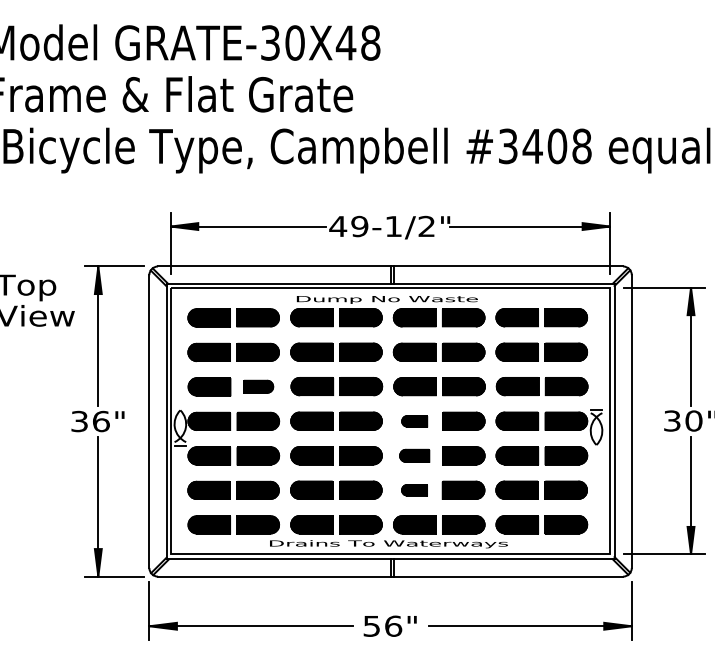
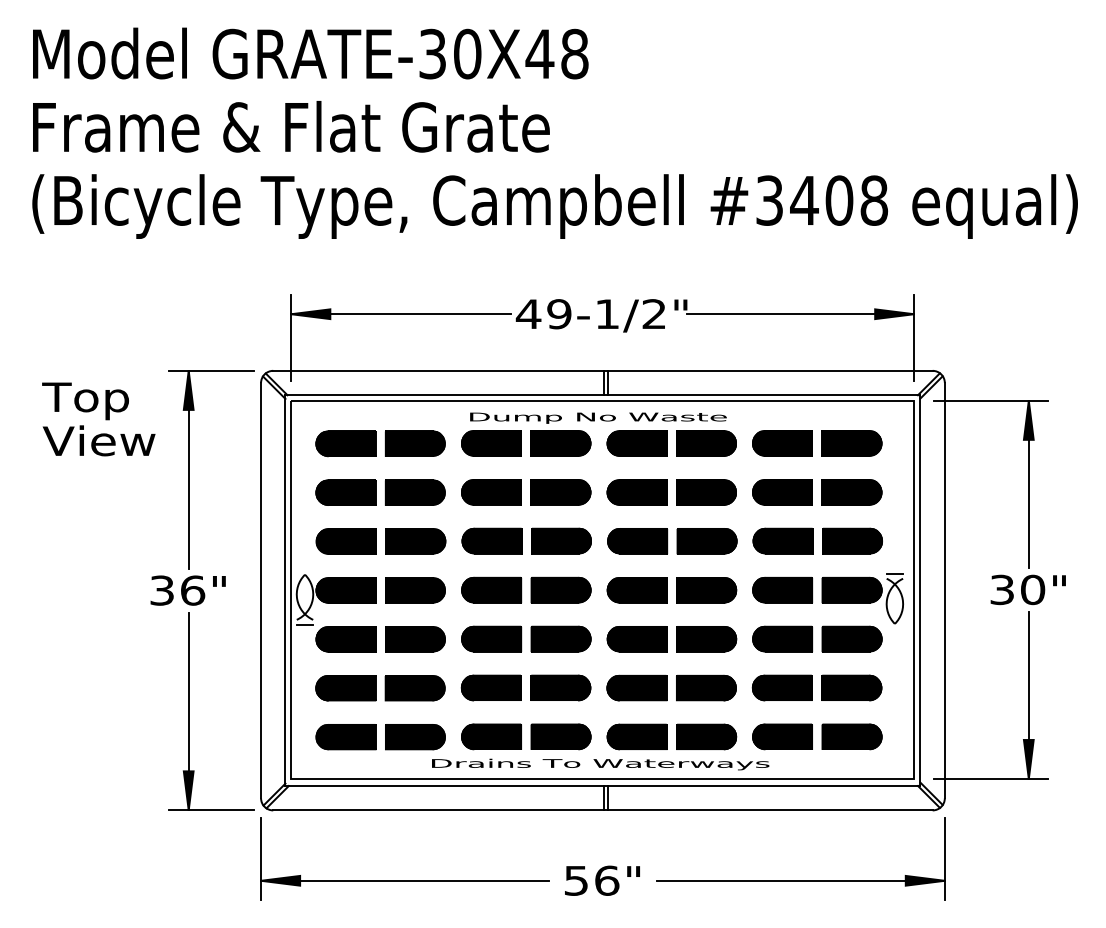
part: (258, 386) -> (415, 541), size x1.43
part: (414, 421) -> (636, 590), size x1.67
part: (414, 456) -> (636, 639), size x1.43
part: (414, 489) -> (636, 687), size x1.67

